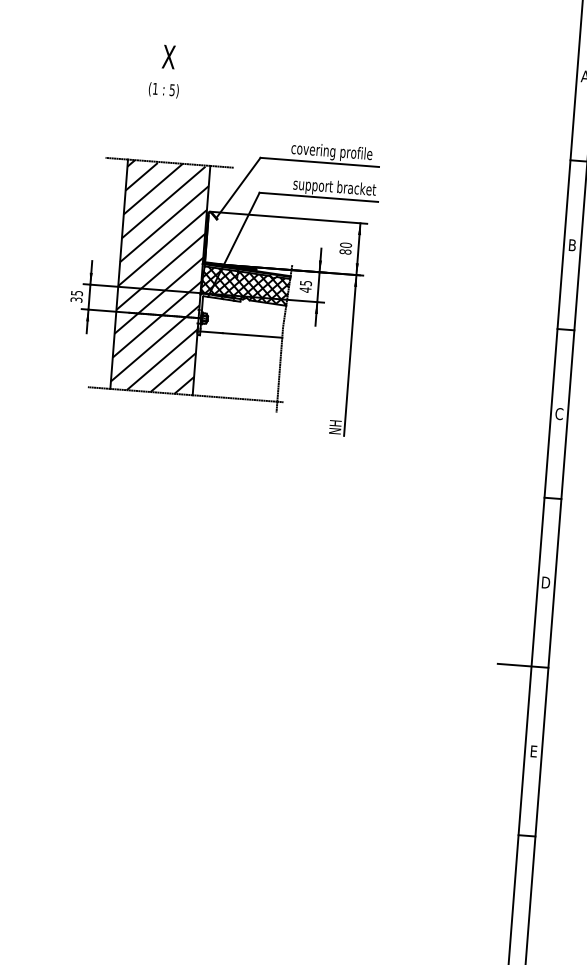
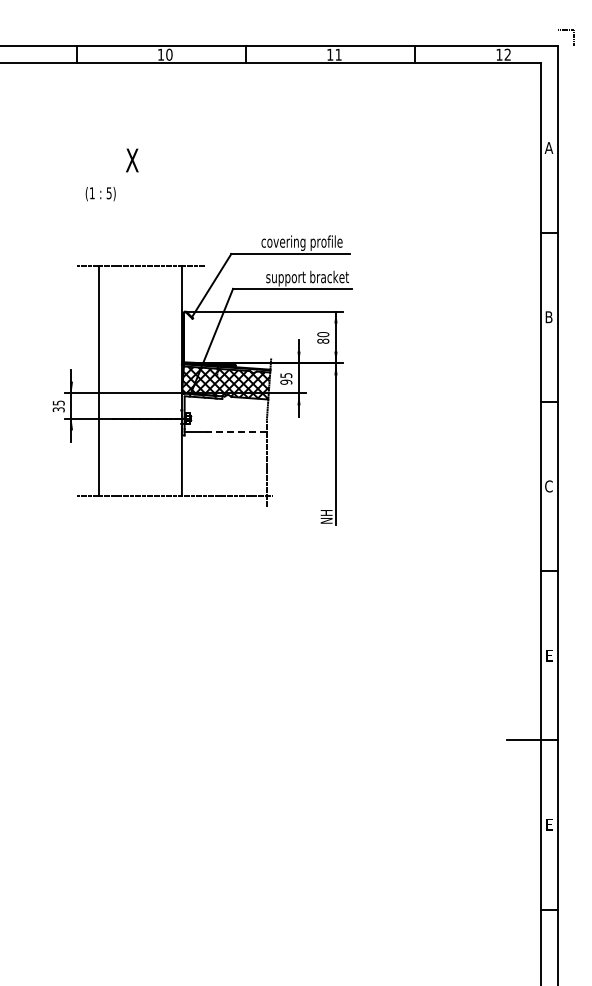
text: (163, 90) -> (100, 194), moved
hatch: (160, 277) -> (140, 380), removed
text: (305, 289) -> (286, 381), 45 -> 95
line: (252, 335) -> (236, 431), solid -> dashed
text: (545, 582) -> (548, 655), D -> E

